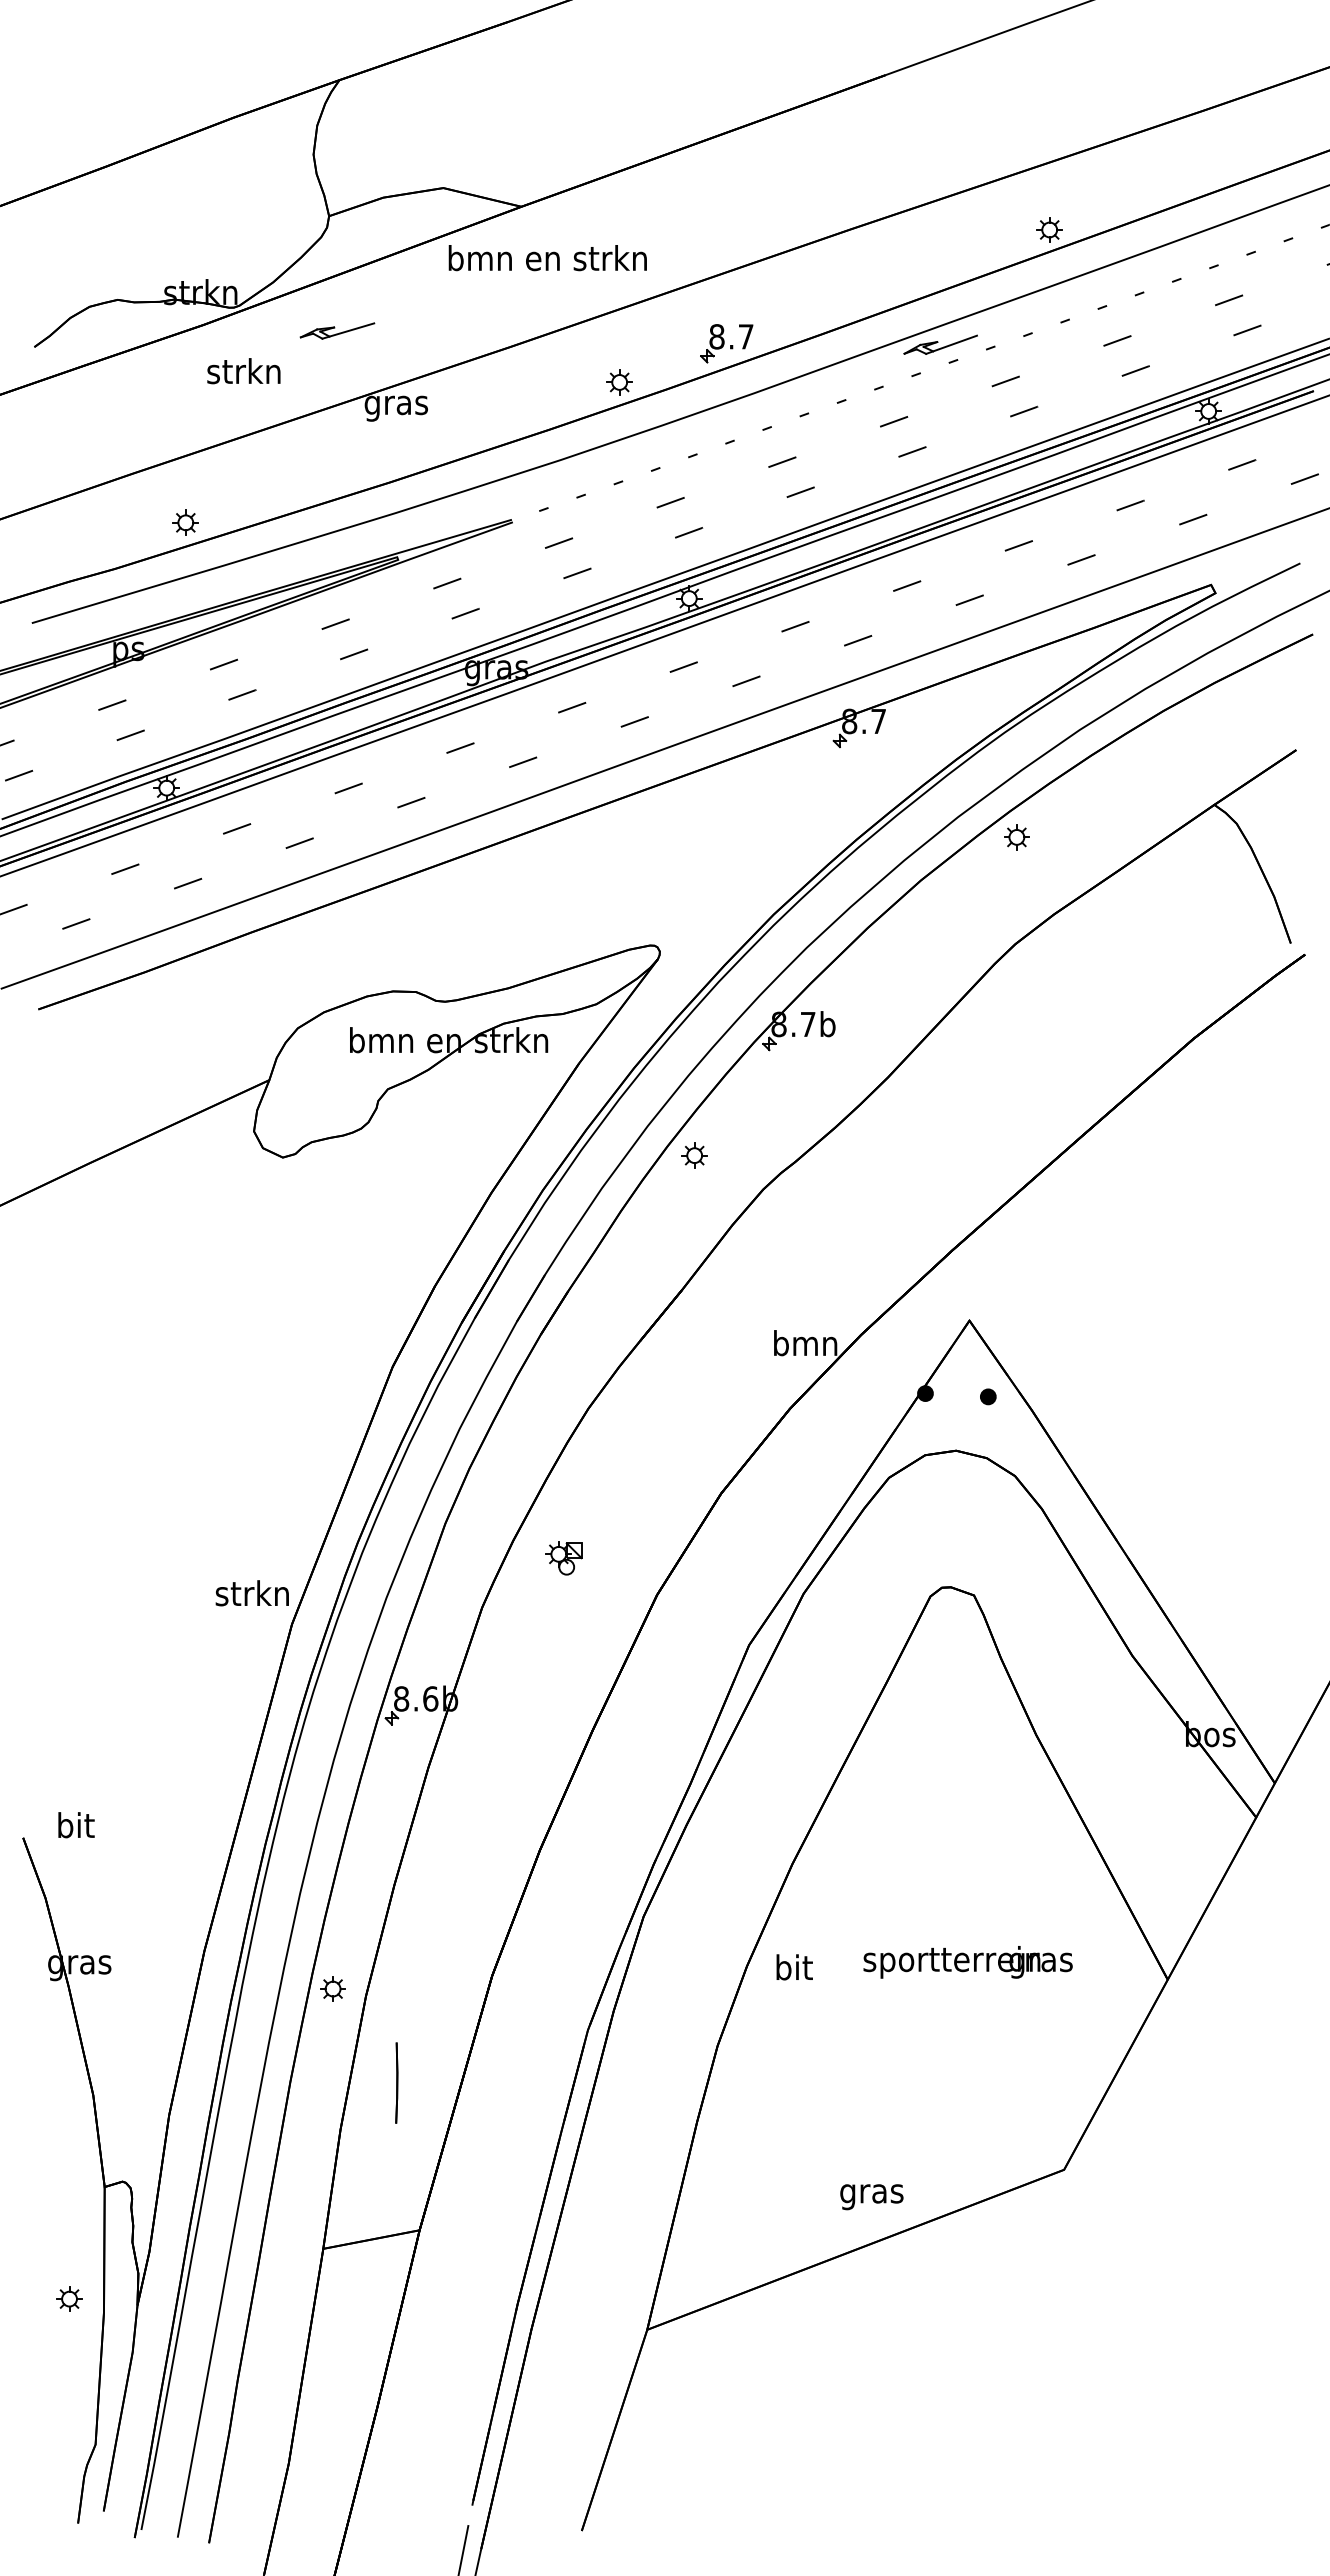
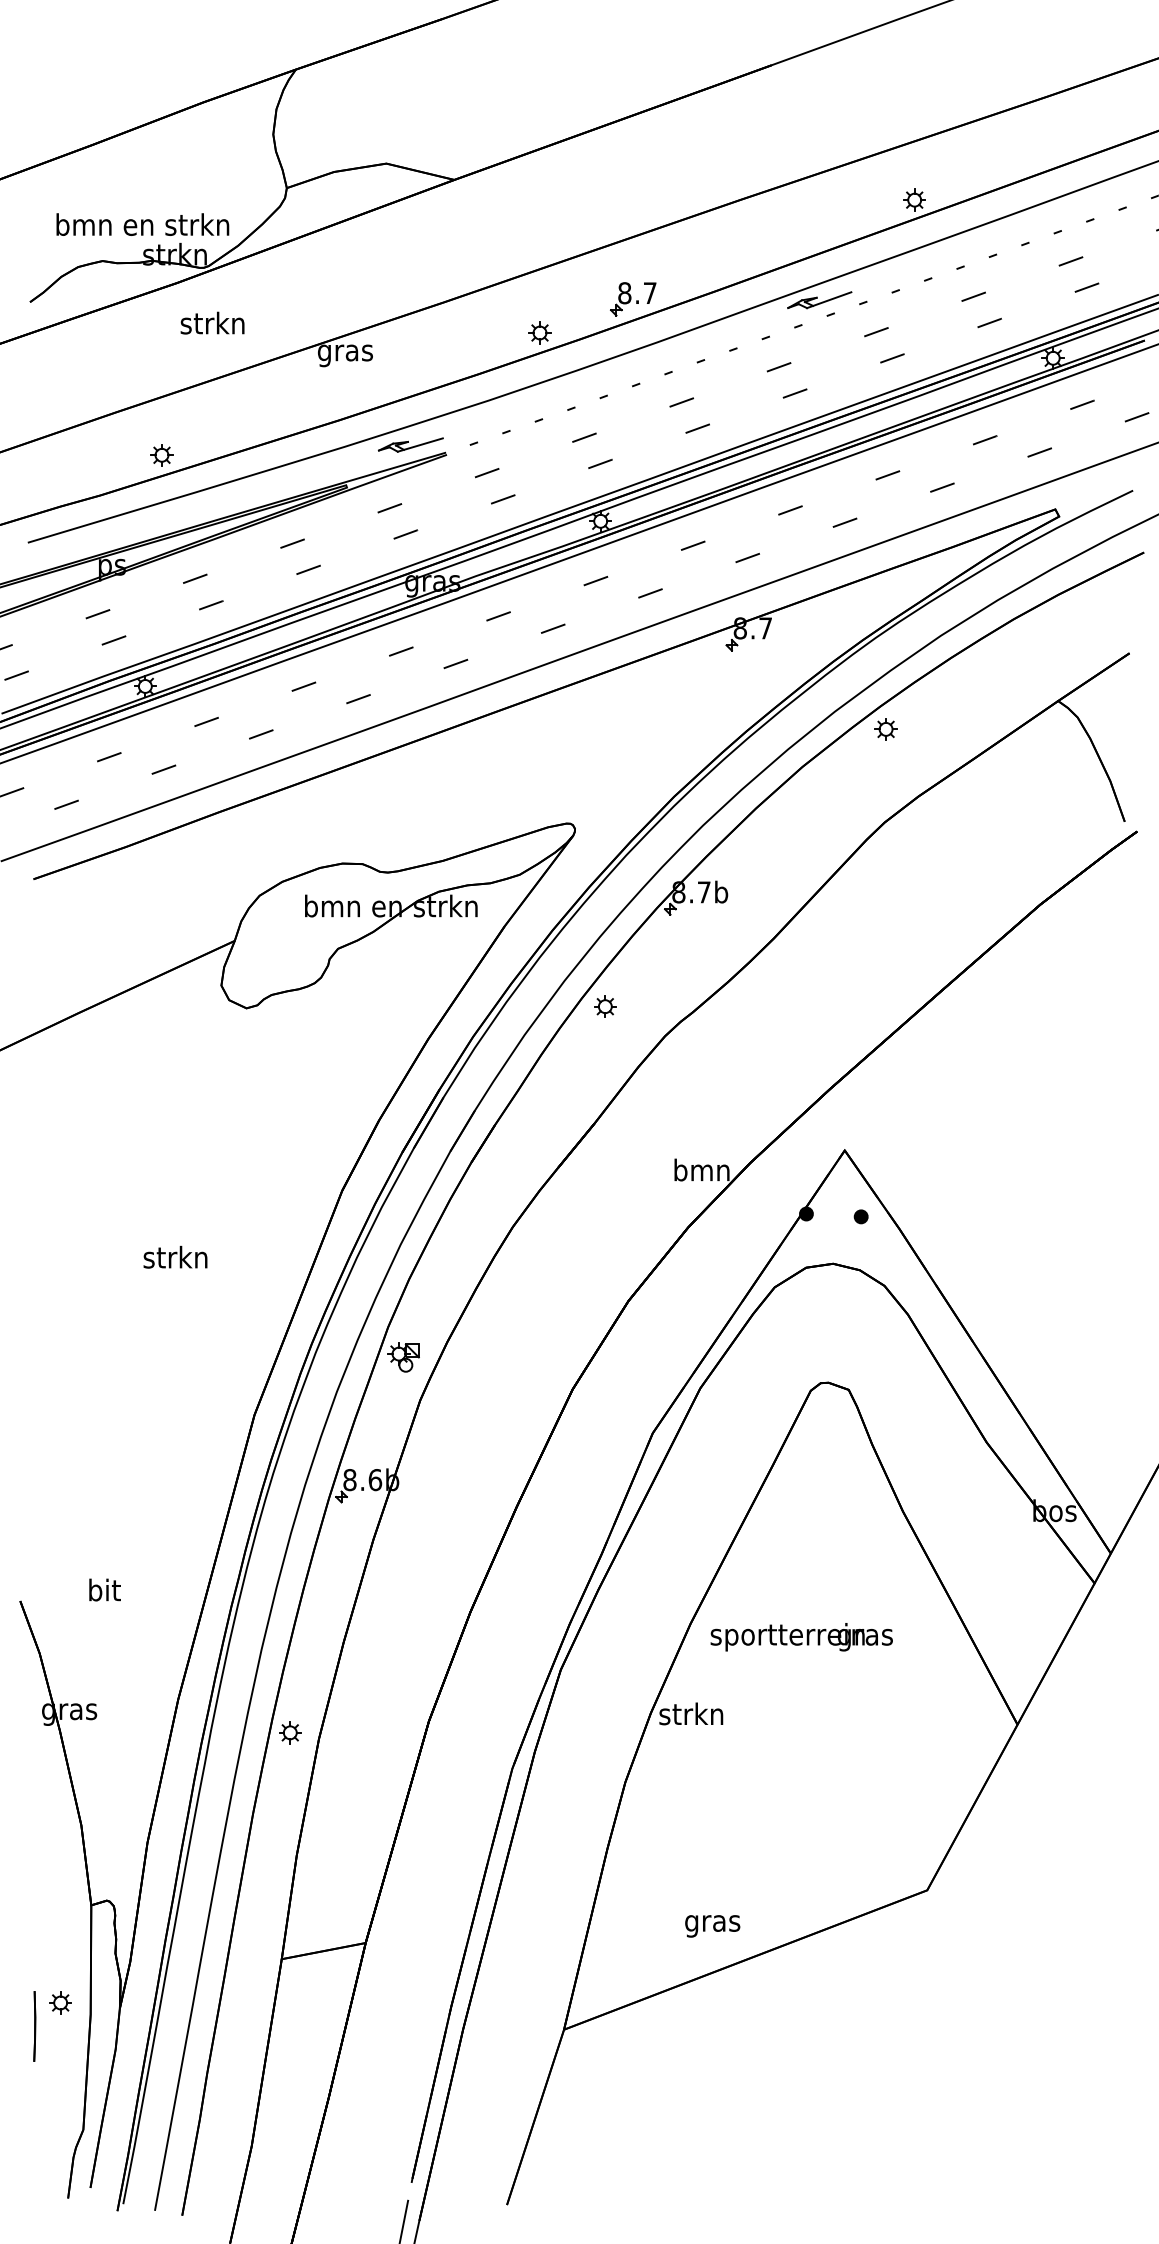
text: (547, 258) -> (142, 224), moved
part: (337, 330) -> (410, 444), moved
part: (563, 1558) -> (403, 1357), moved
text: (251, 1593) -> (174, 1257), moved
text: (76, 1825) -> (105, 1590), moved
text: (967, 1962) -> (801, 1637), moved
text: (792, 1967) -> (690, 1714), bit -> strkn
line: (396, 2082) -> (34, 2025), moved
text: (871, 2197) -> (712, 1926), moved

